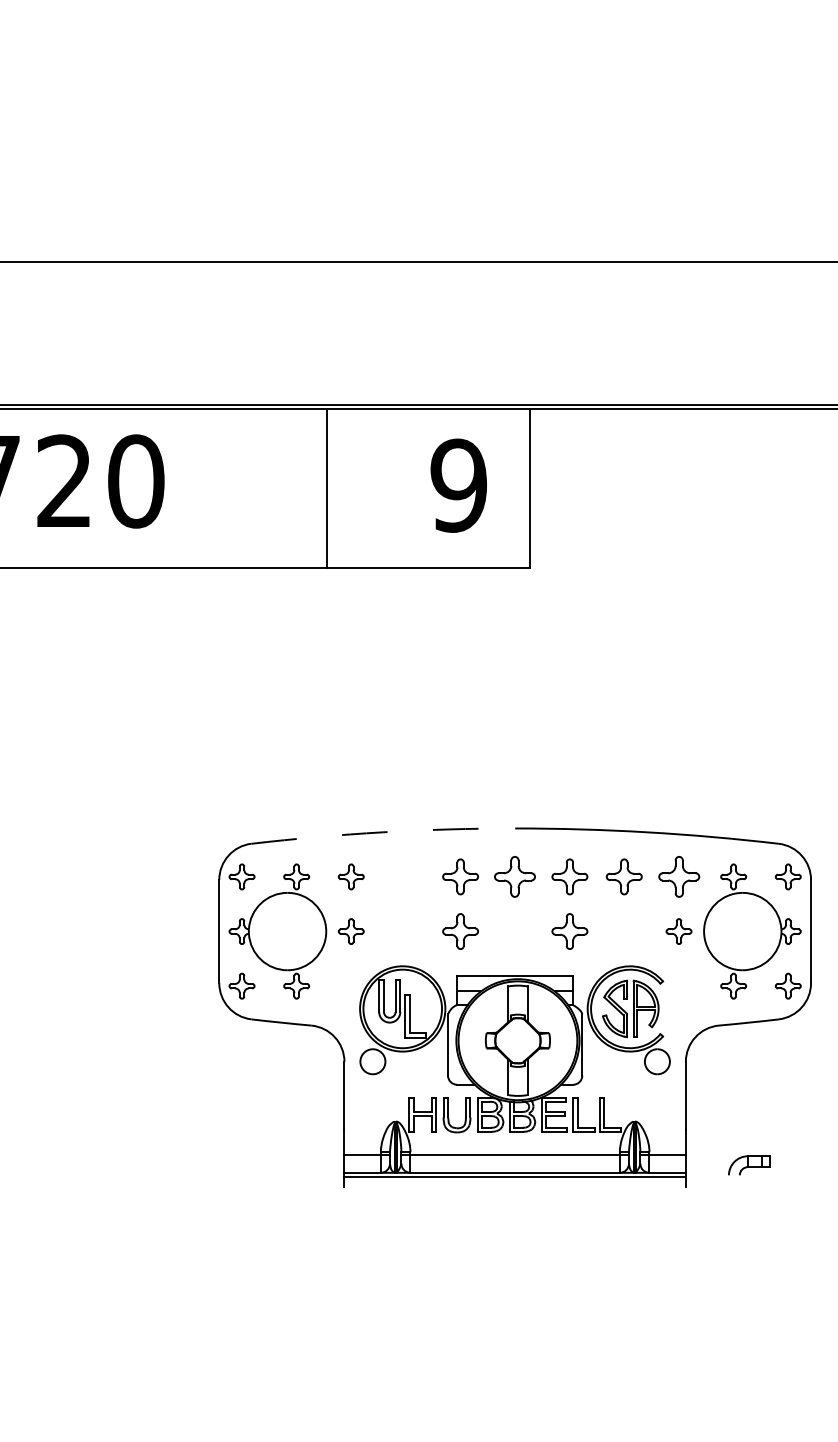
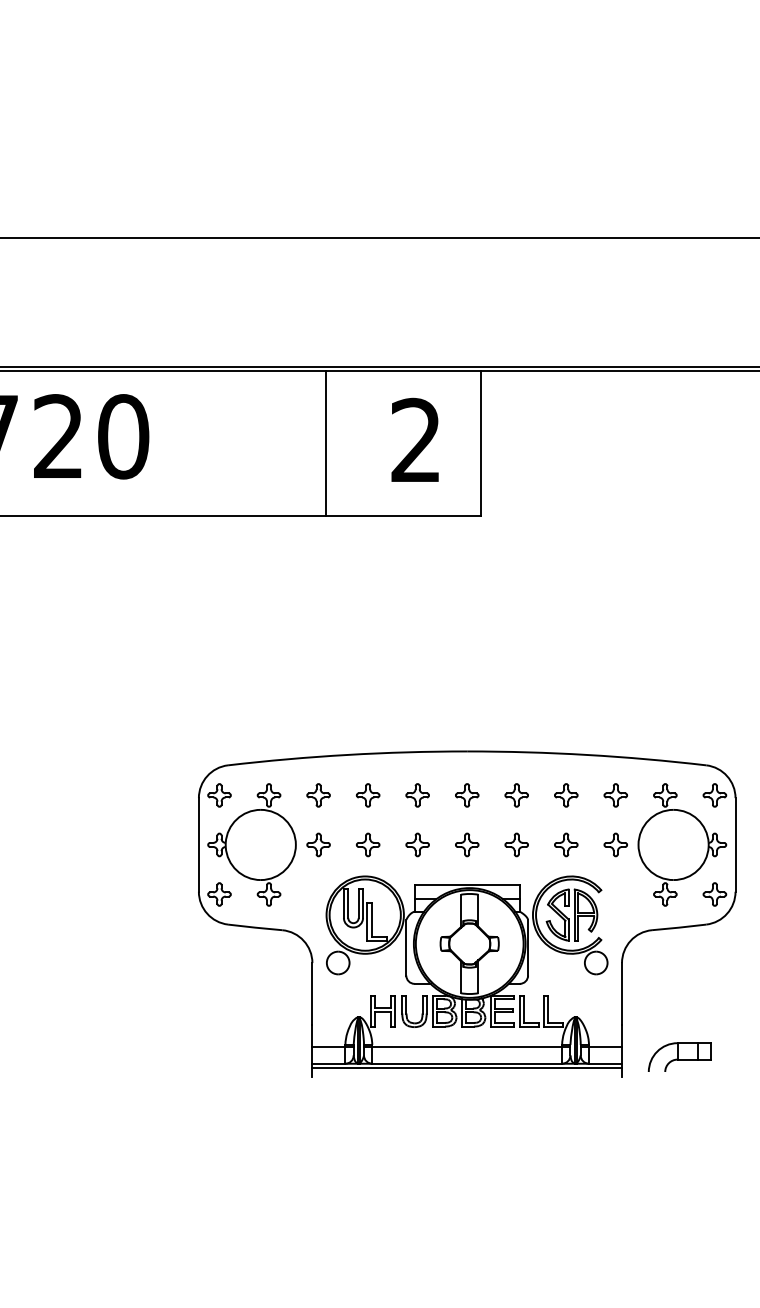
text: (458, 485) -> (415, 440), 9 -> 2
line: (326, 488) -> (325, 443), moved
arc: (383, 831) -> (347, 754), dashed -> solid
part: (405, 877) -> (367, 795), added
part: (460, 877) -> (417, 795), size x0.71
part: (515, 877) -> (467, 795), size x0.62
part: (569, 877) -> (516, 795), size x0.71
part: (624, 877) -> (566, 795), size x0.71
part: (678, 877) -> (615, 795), size x0.62
part: (406, 931) -> (368, 844), added
part: (460, 931) -> (417, 844), size x0.71
part: (515, 931) -> (467, 844), added
part: (569, 931) -> (516, 844), size x0.71
part: (624, 931) -> (566, 844), added
part: (749, 1164) -> (679, 1056), size x1.67

